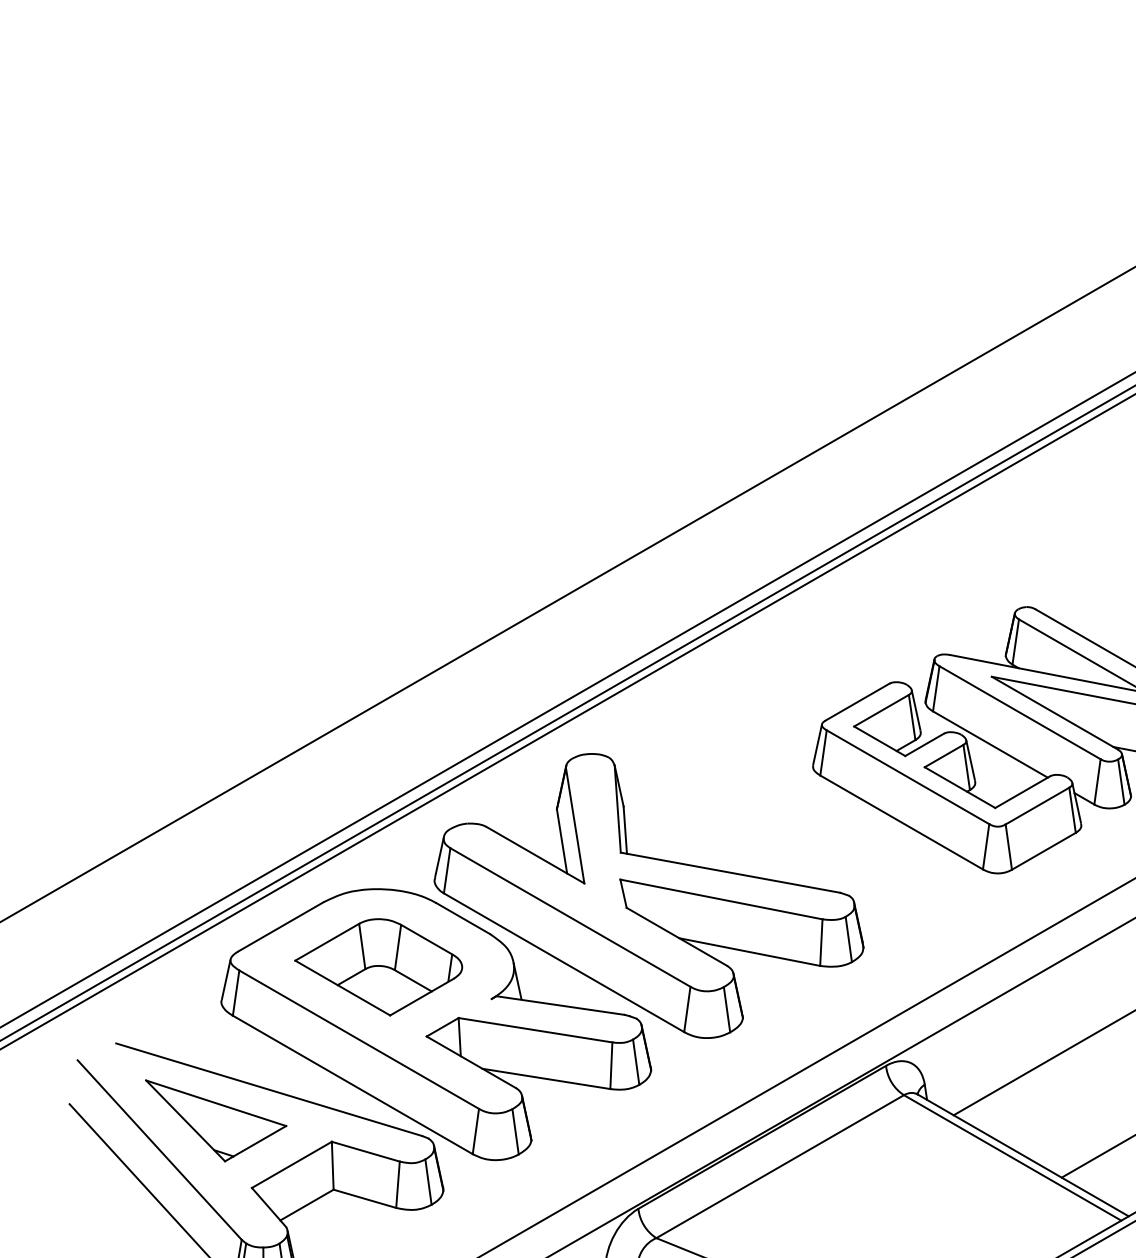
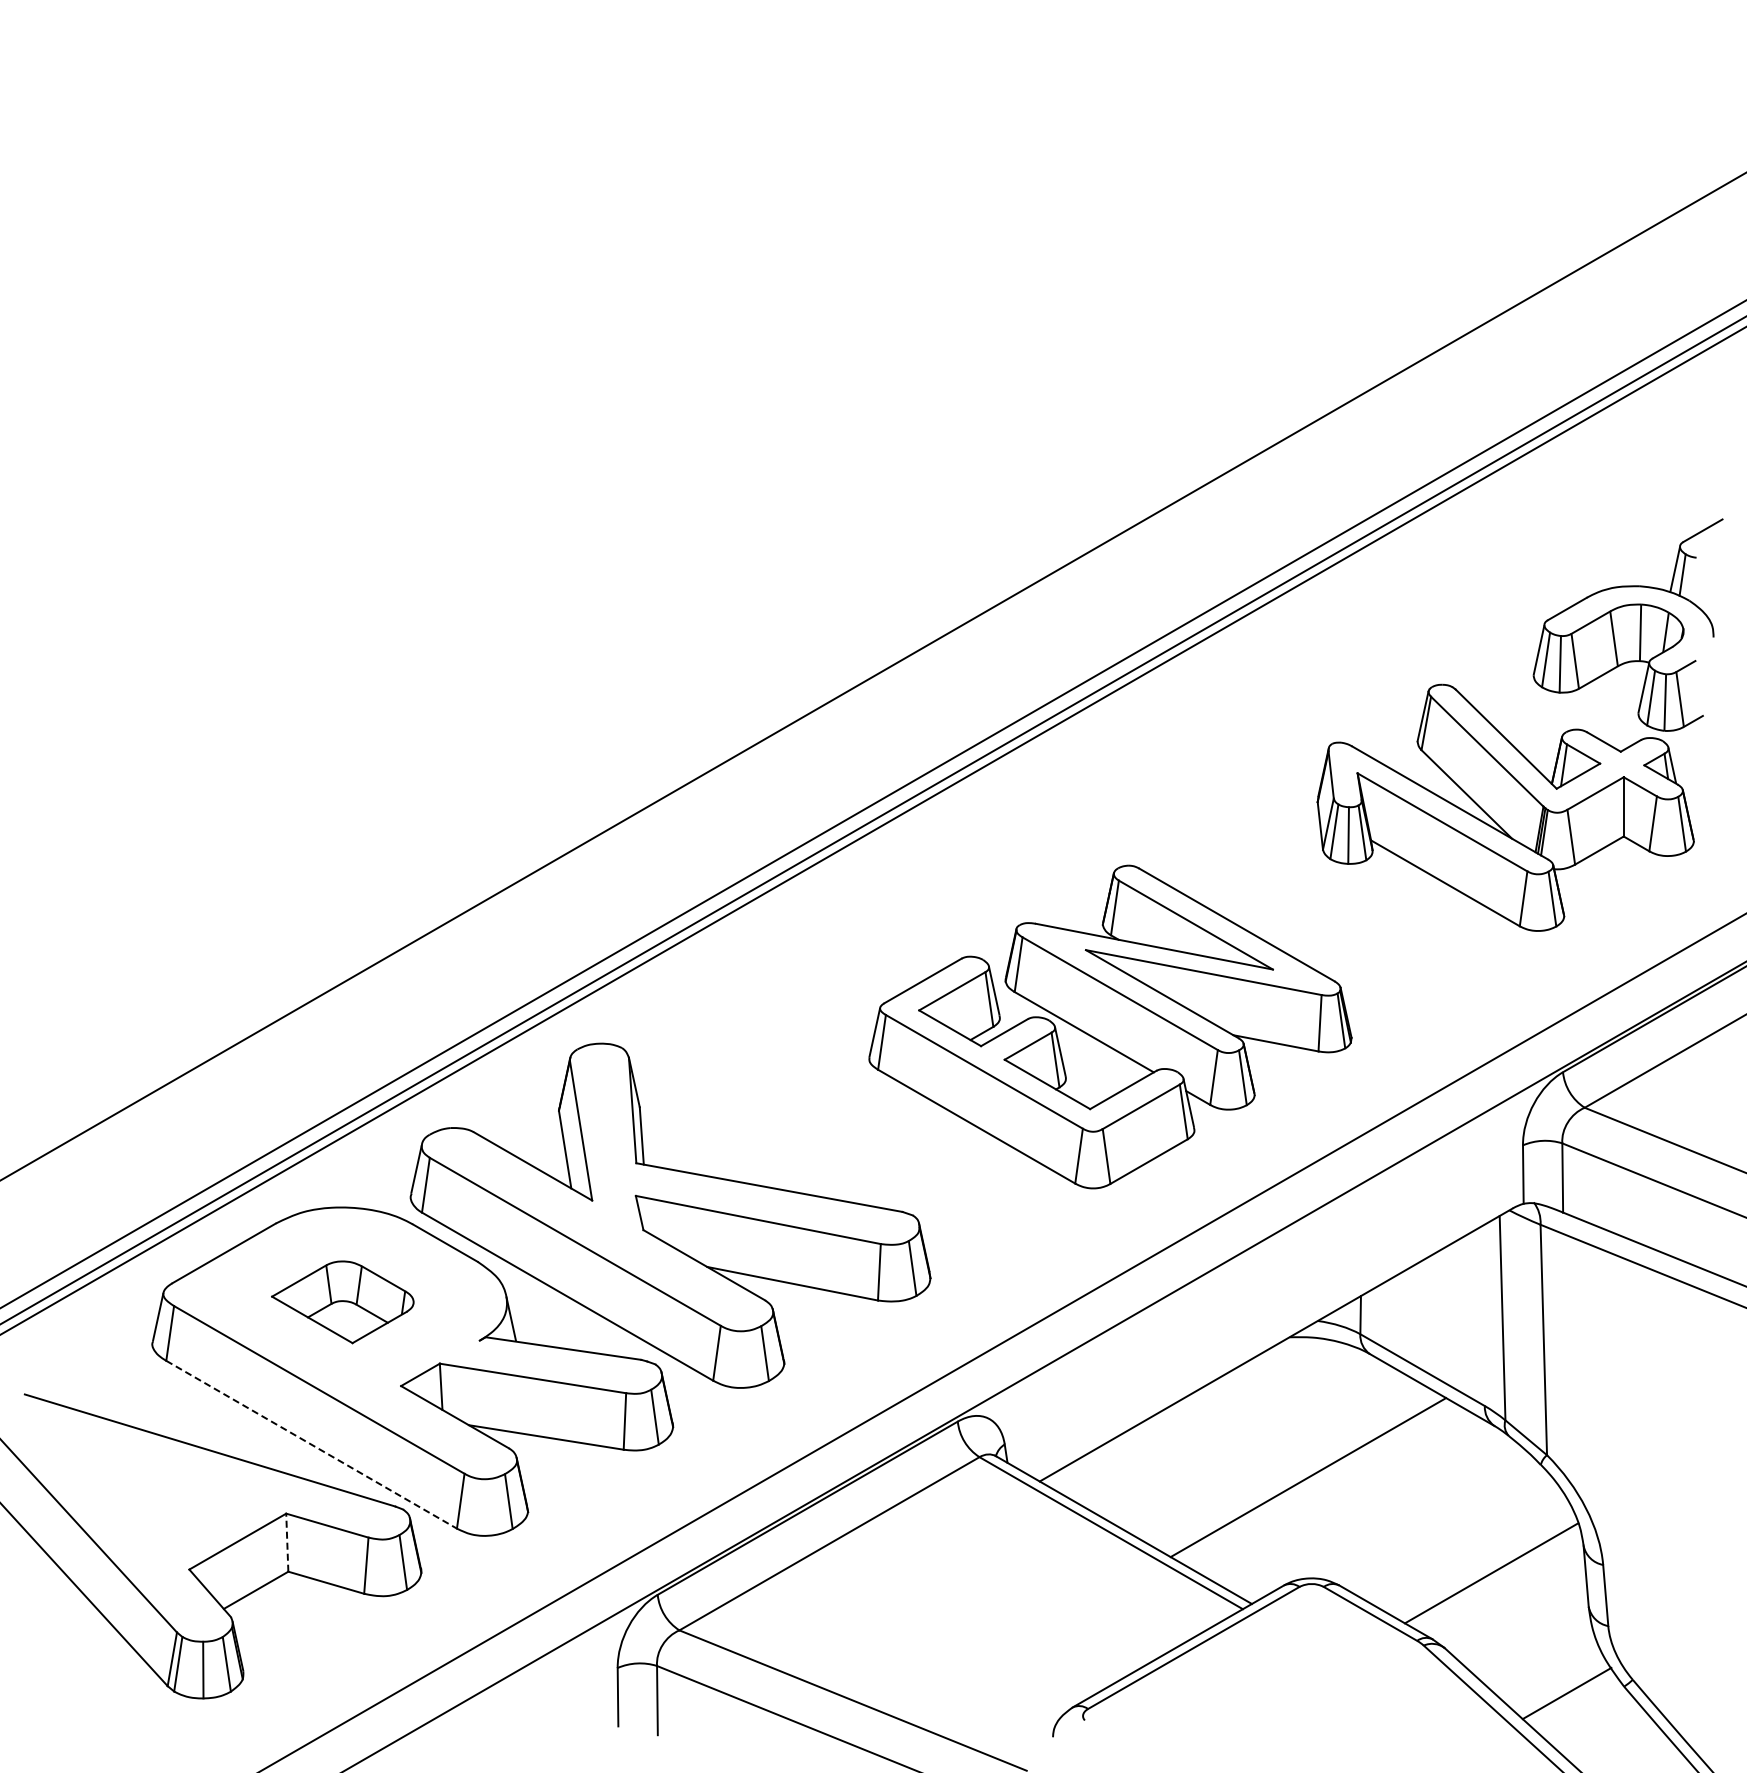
part: (378, 967) -> (342, 1302), size x0.7
line: (352, 1084) -> (311, 1444), solid -> dashed
part: (215, 1121) -> (145, 1488), removed
line: (332, 1165) -> (287, 1542), solid -> dashed

